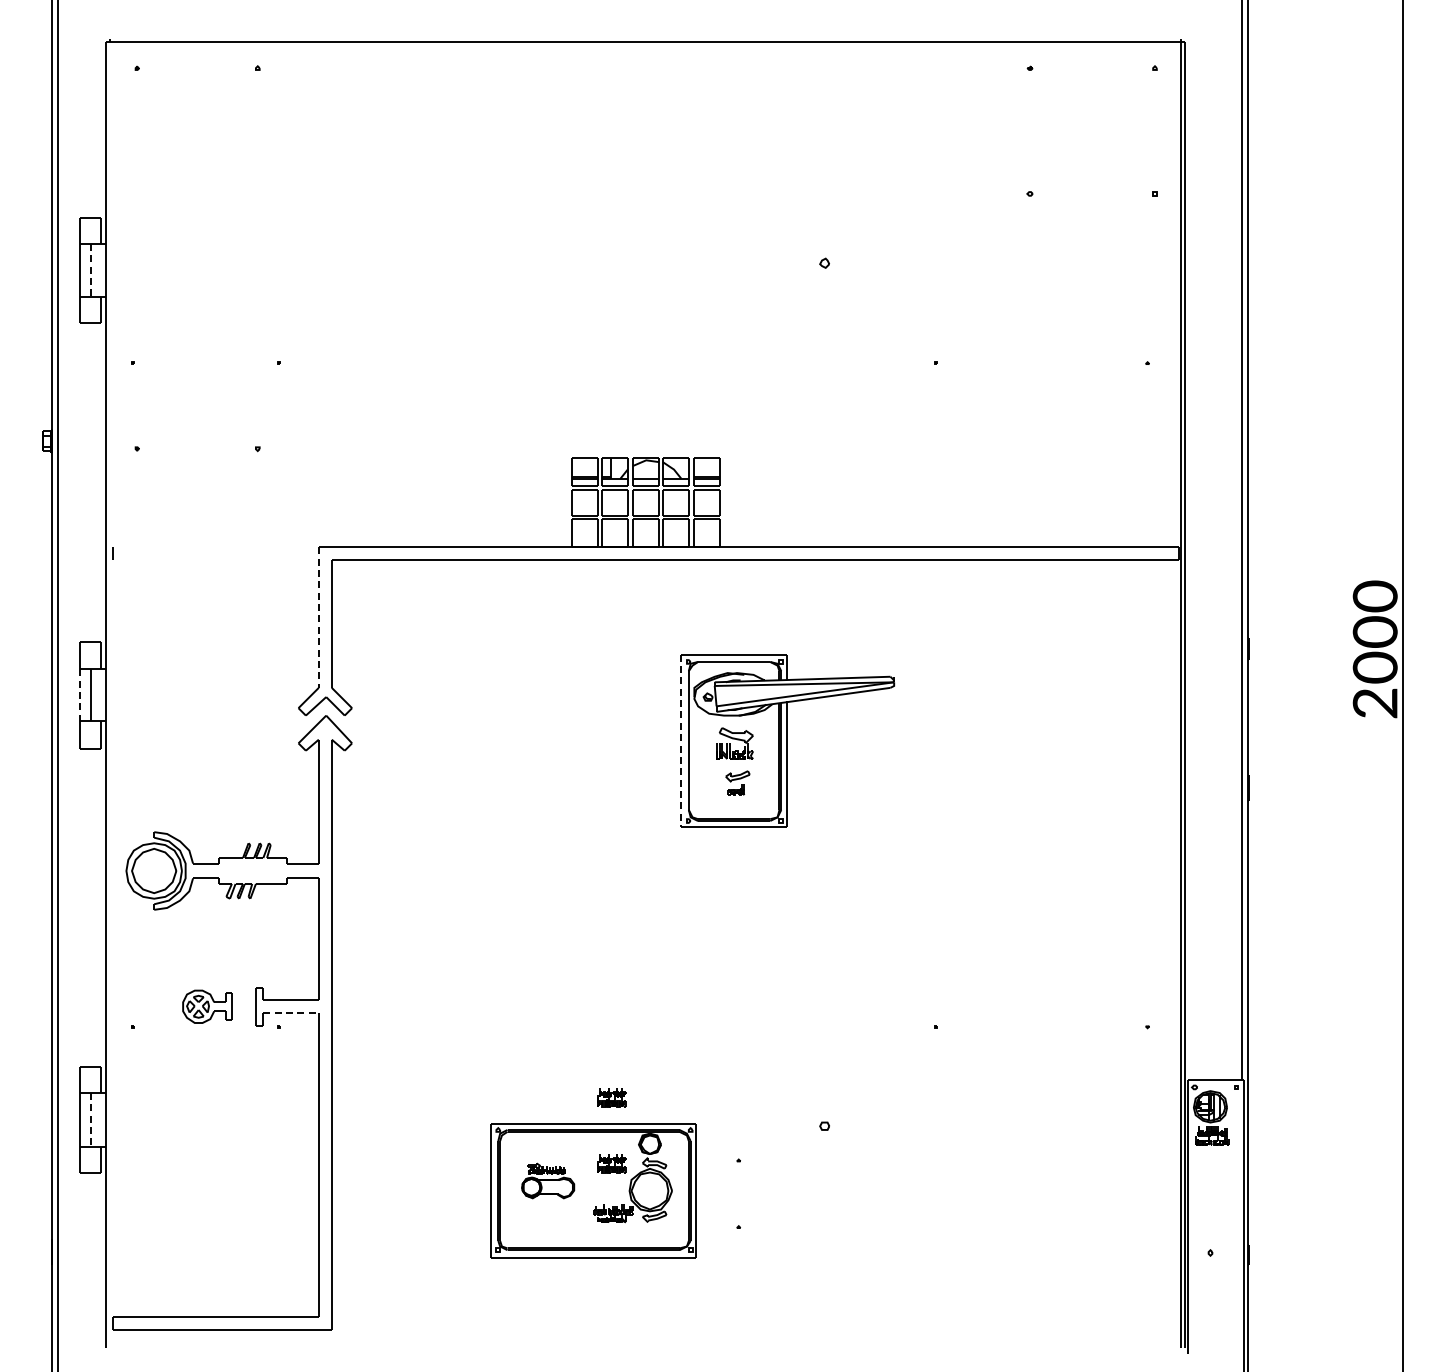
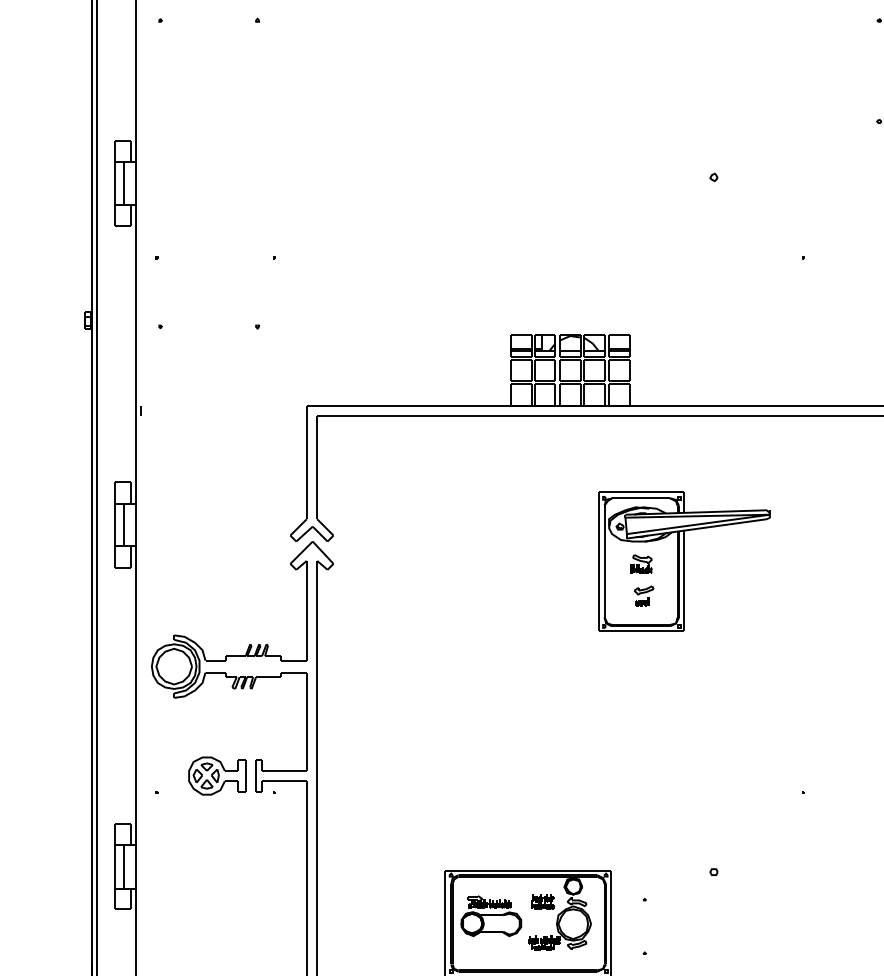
line: (91, 270) -> (123, 183), dashed -> solid
line: (318, 618) -> (306, 463), dashed -> solid
line: (80, 695) -> (114, 525), dashed -> solid
line: (681, 741) -> (598, 562), dashed -> solid
part: (734, 742) -> (641, 563), size x0.71
part: (207, 1006) -> (217, 775), size x1.43
line: (291, 1013) -> (284, 781), dashed -> solid
part: (611, 1097) -> (542, 848), removed
line: (91, 1119) -> (123, 866), dashed -> solid
part: (548, 1180) -> (491, 915), size x1.43

